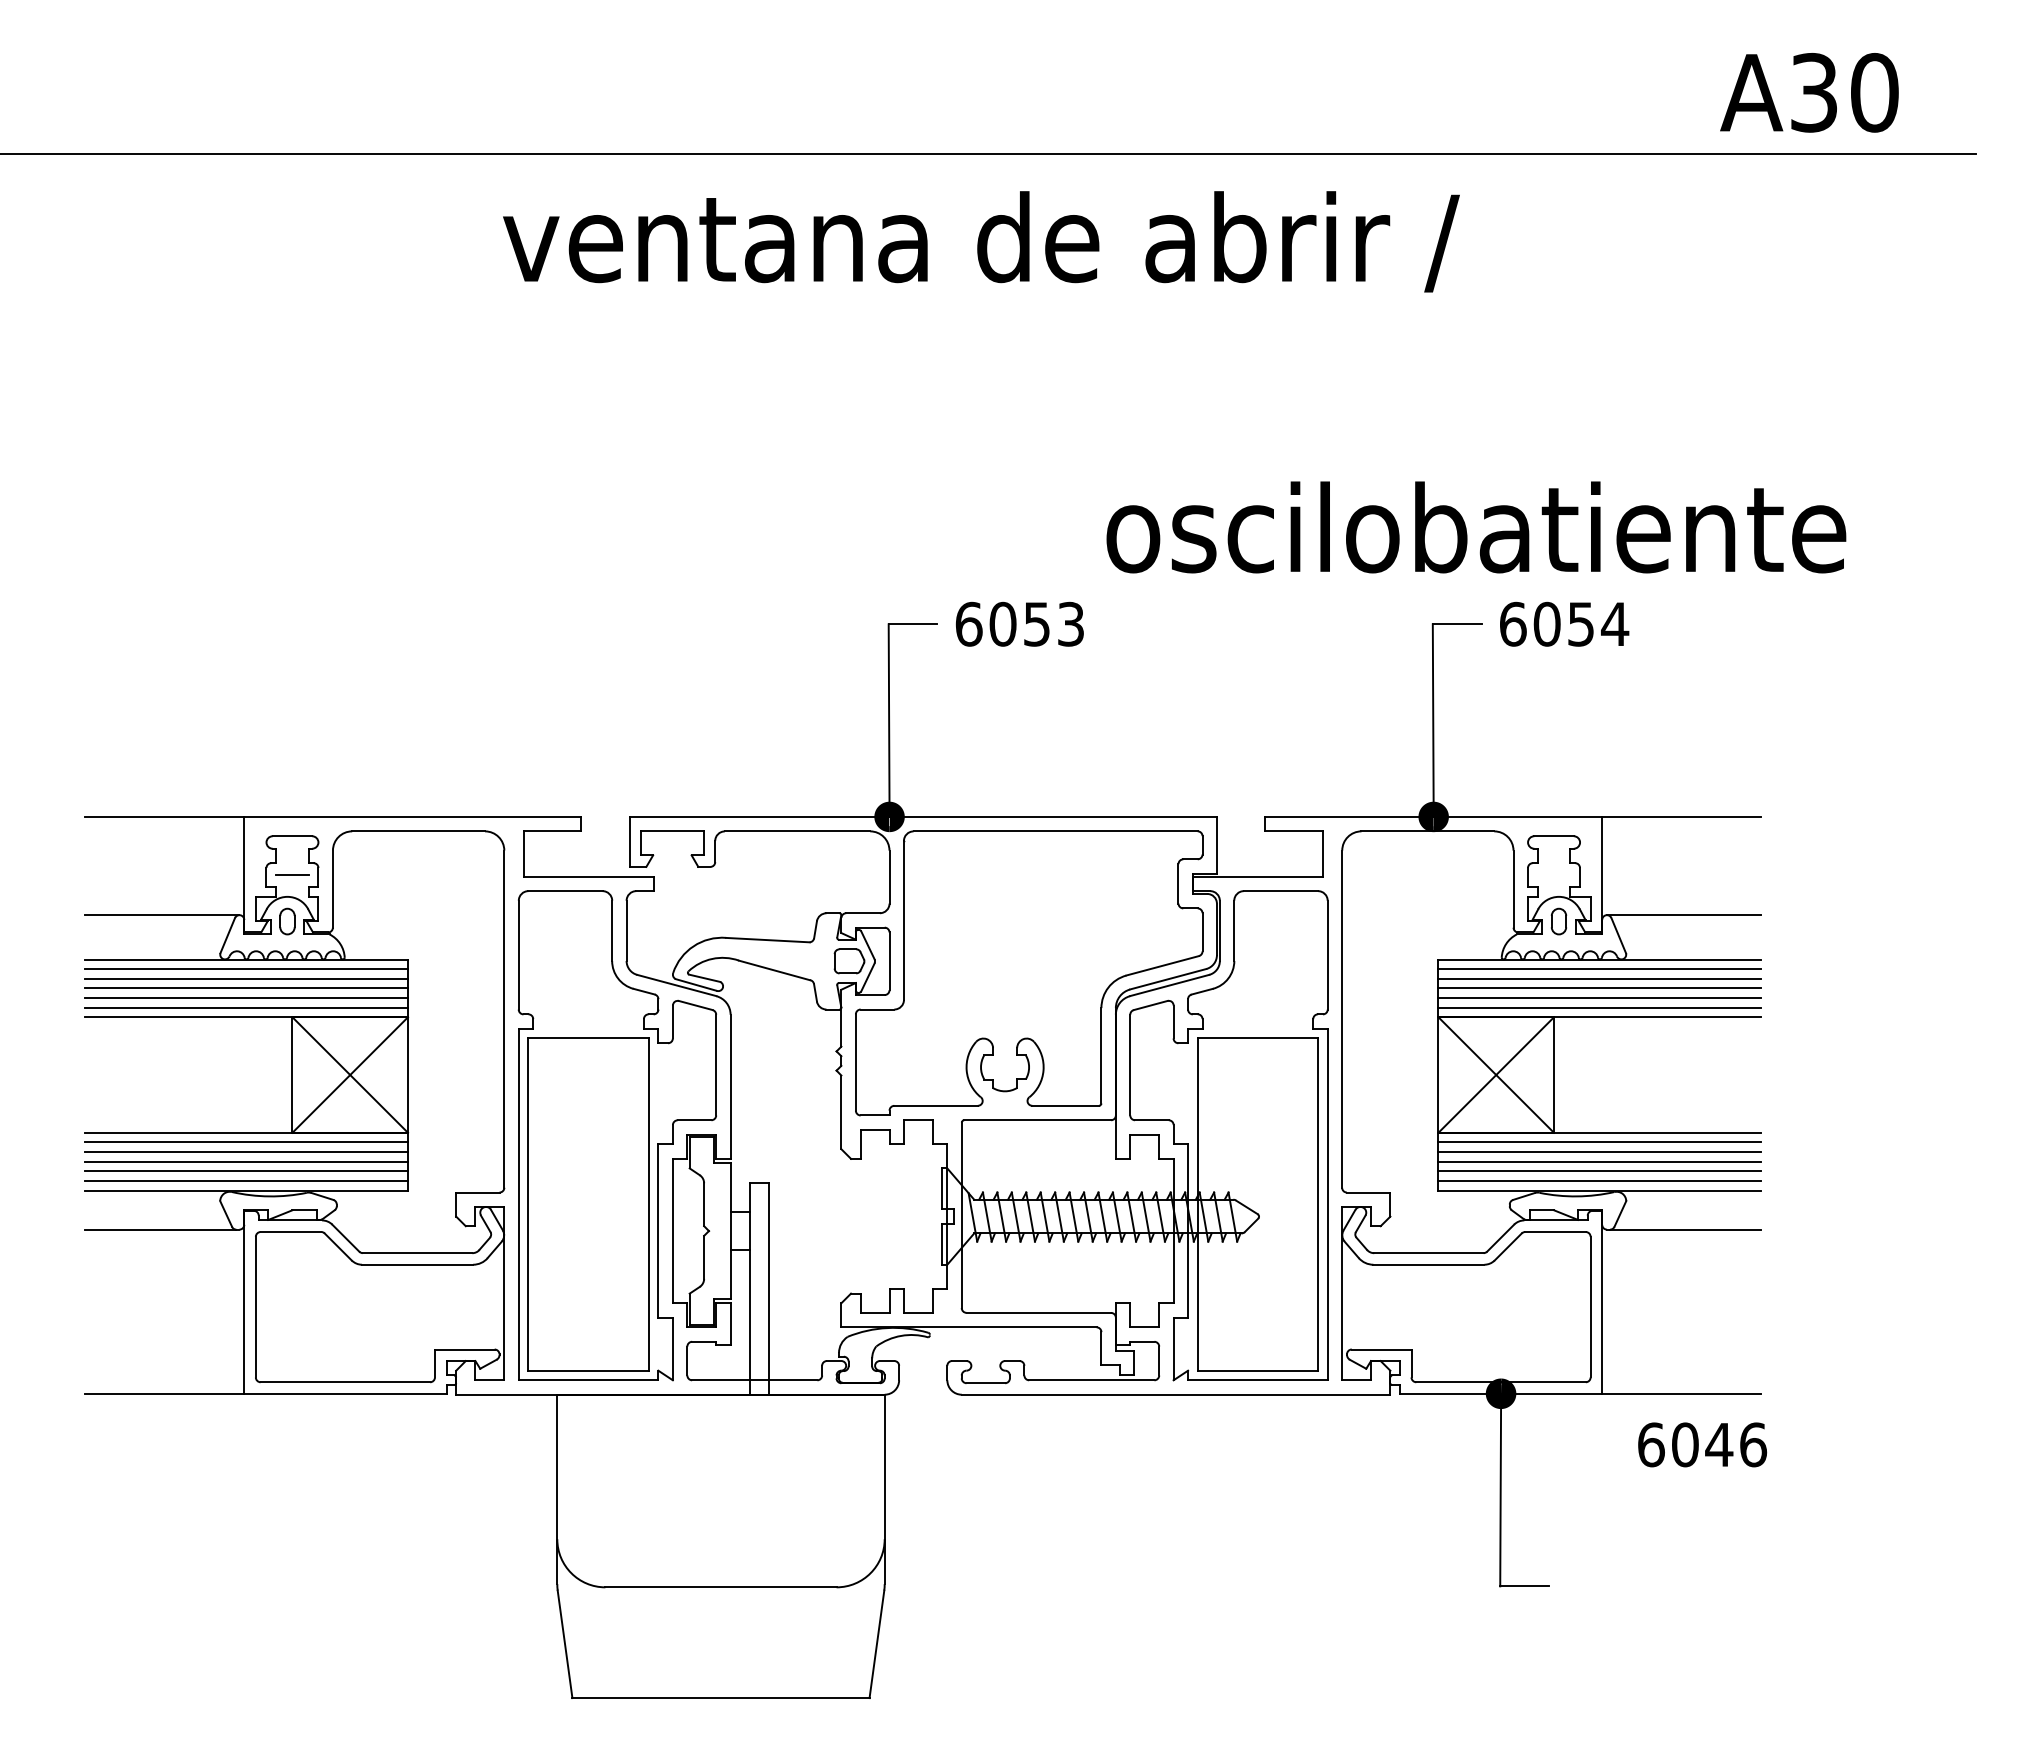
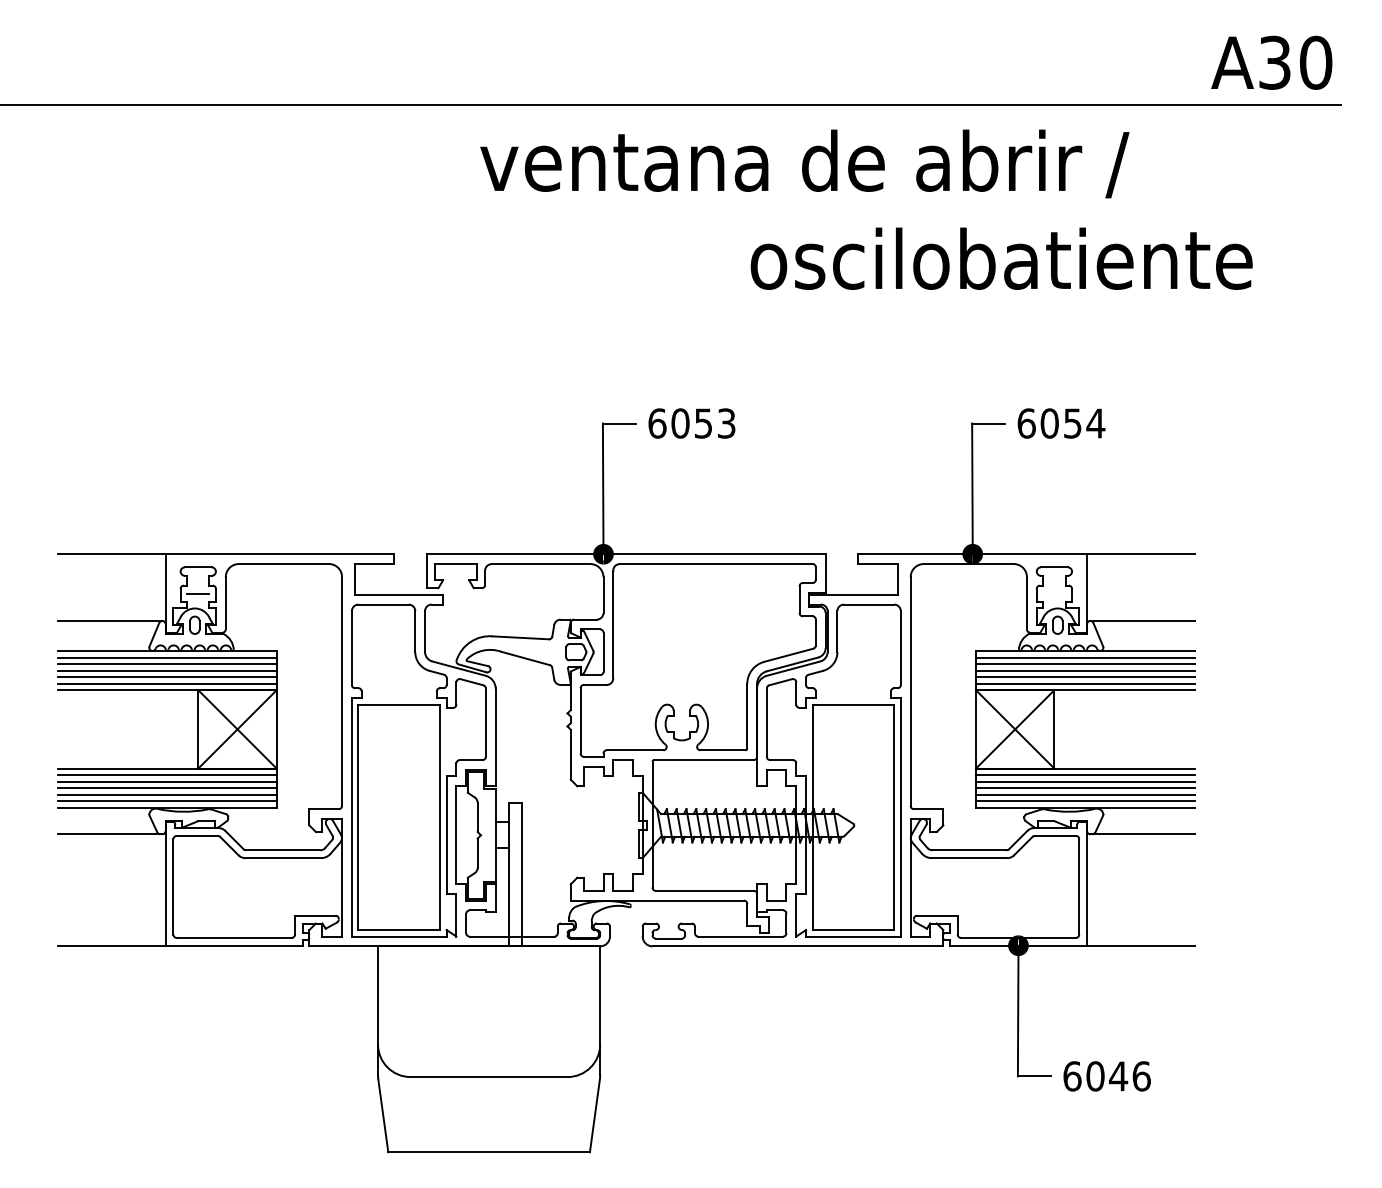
text: (1809, 92) -> (1271, 62), moved
text: (980, 241) -> (804, 163), moved
text: (1476, 526) -> (1001, 258), moved
text: (1701, 1445) -> (1106, 1076), moved

